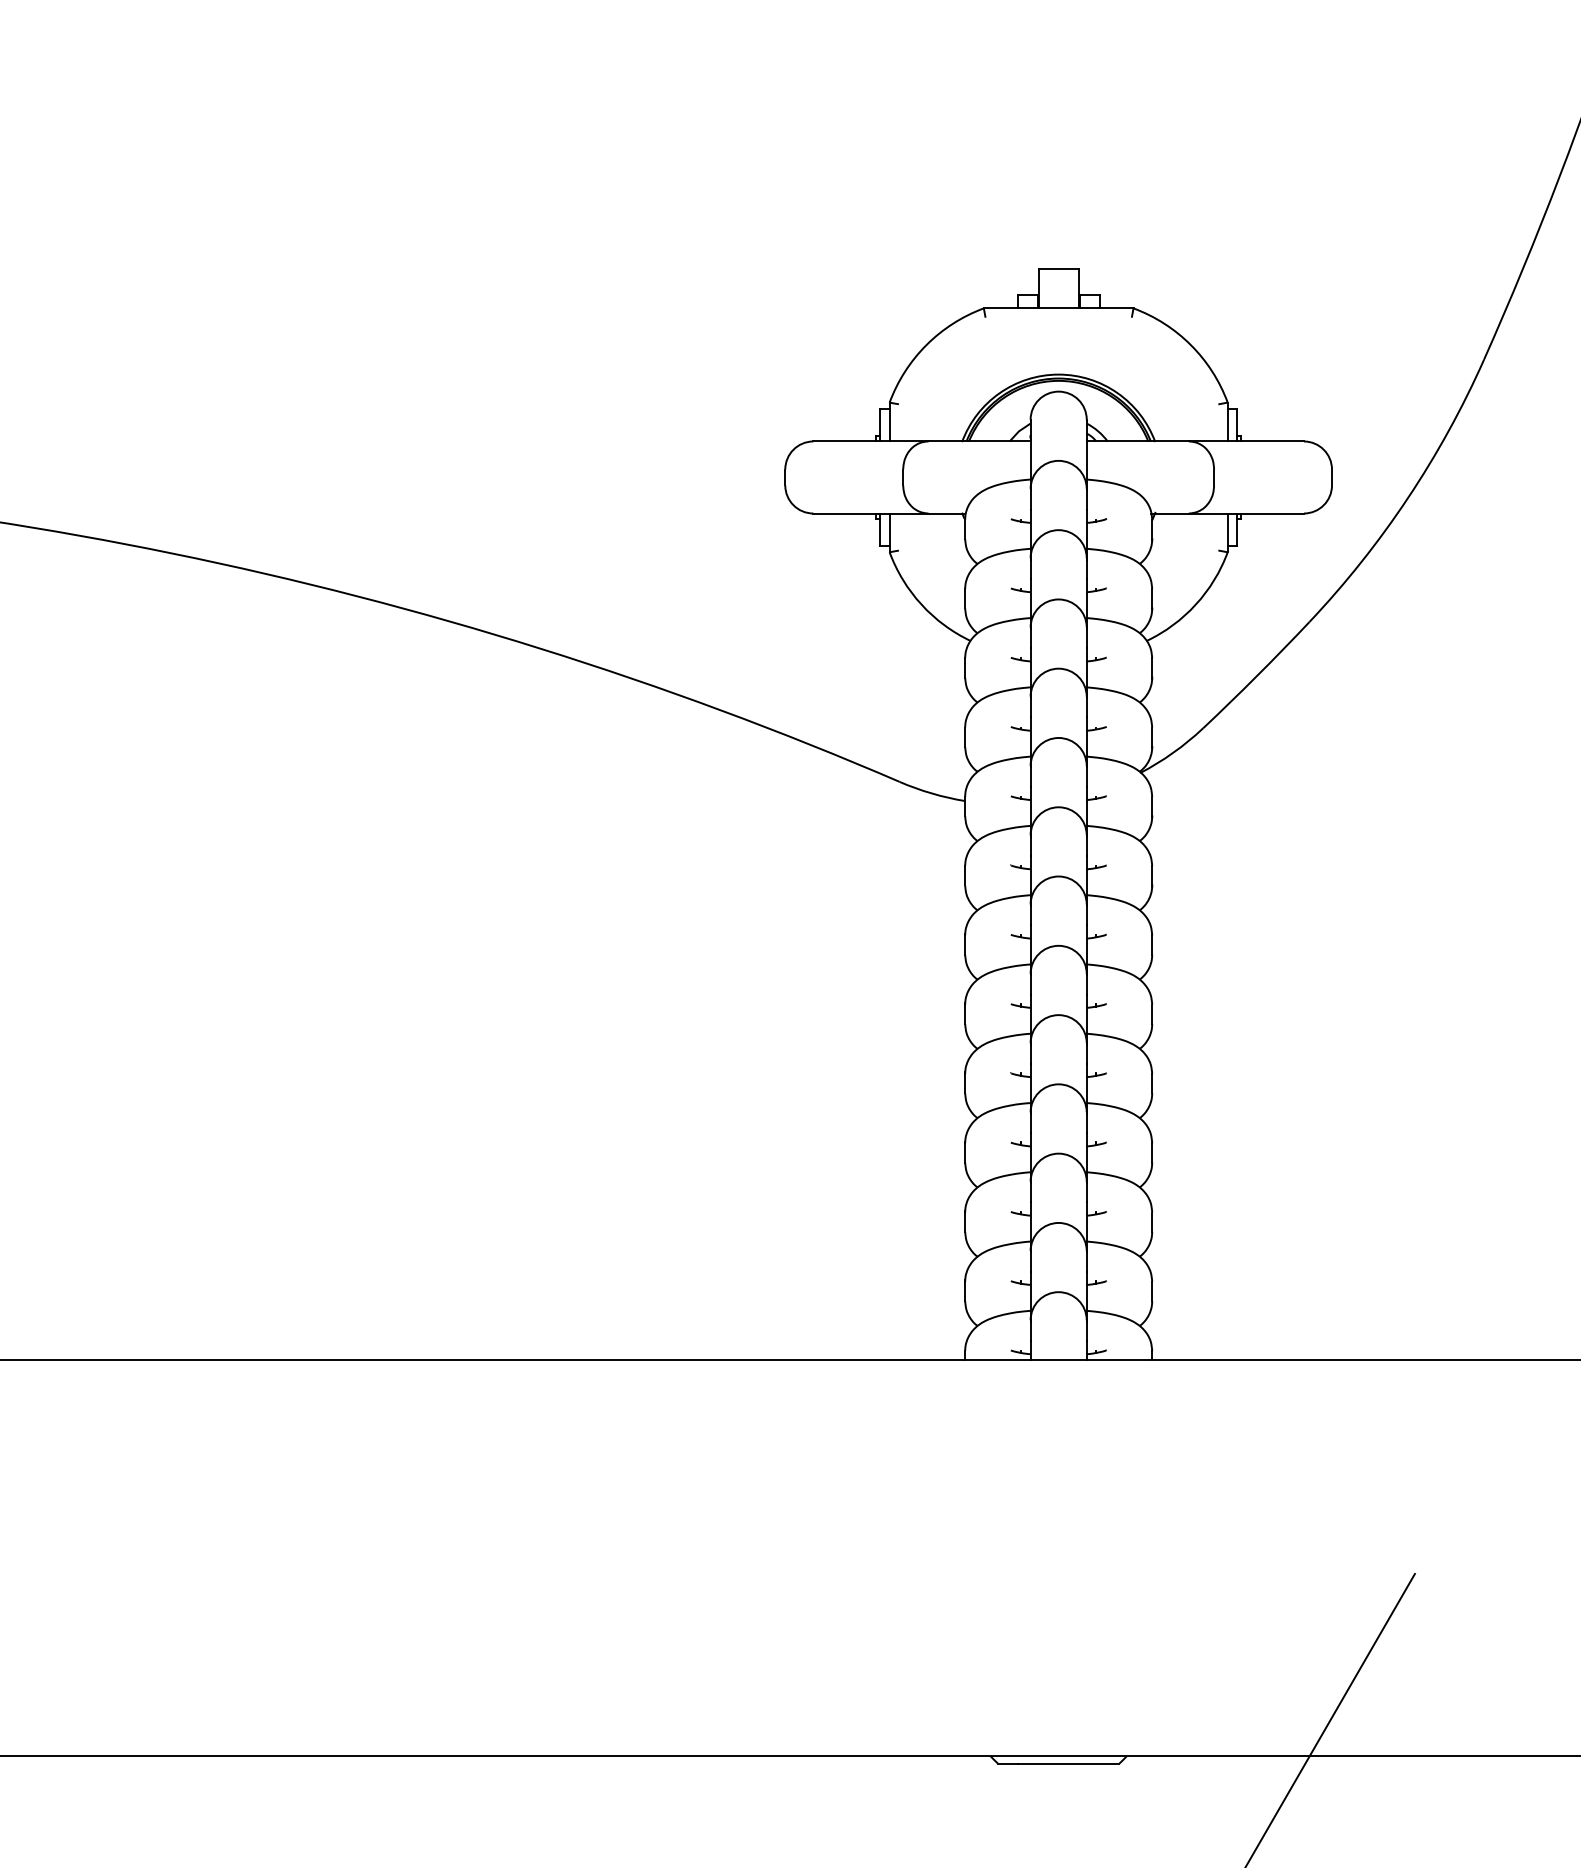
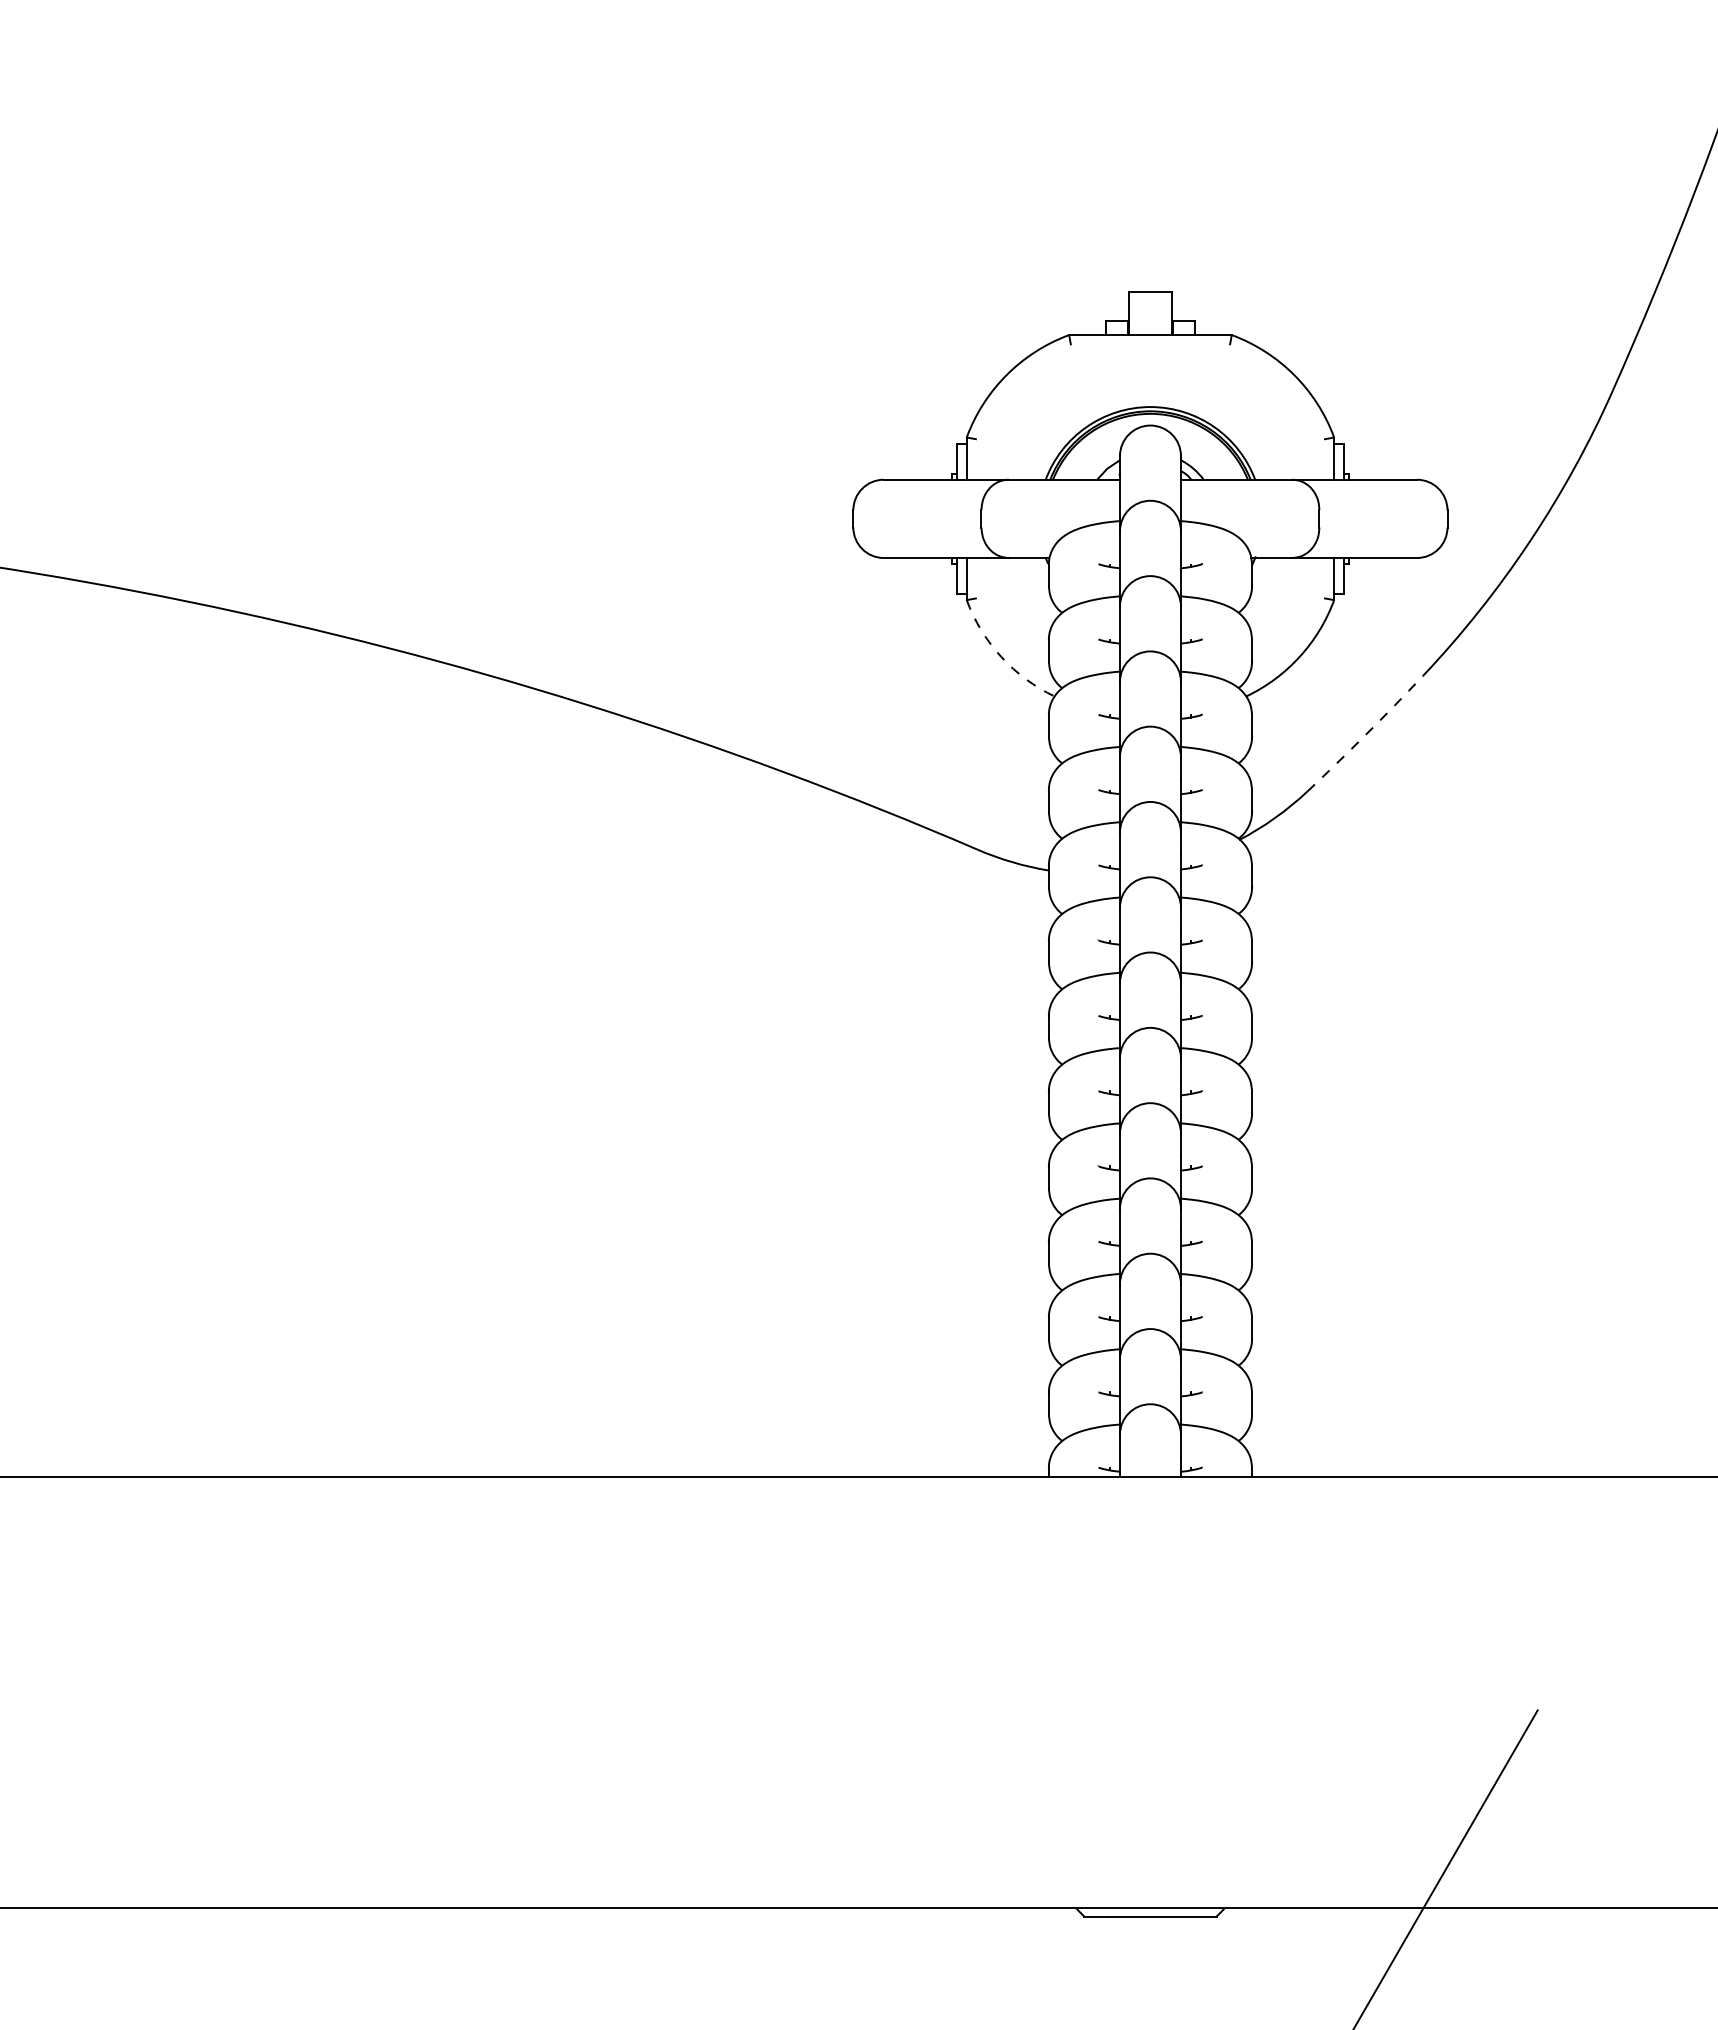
arc: (921, 604) -> (1001, 656), solid -> dashed
arc: (1257, 675) -> (1366, 734), solid -> dashed

